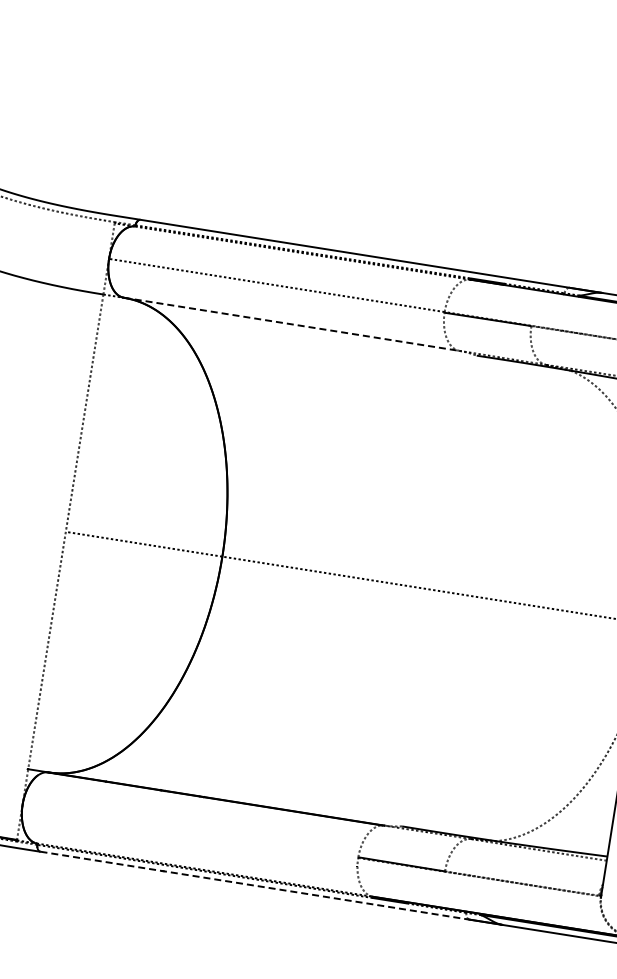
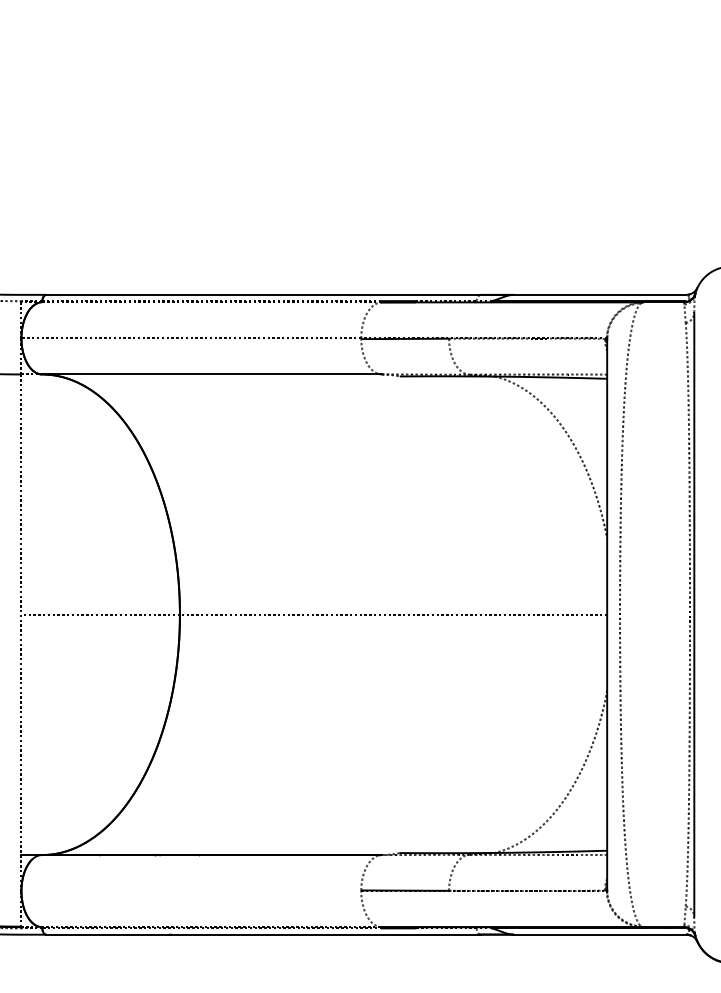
line: (292, 324) -> (212, 374), dashed -> solid
line: (255, 885) -> (264, 934), dashed -> solid

